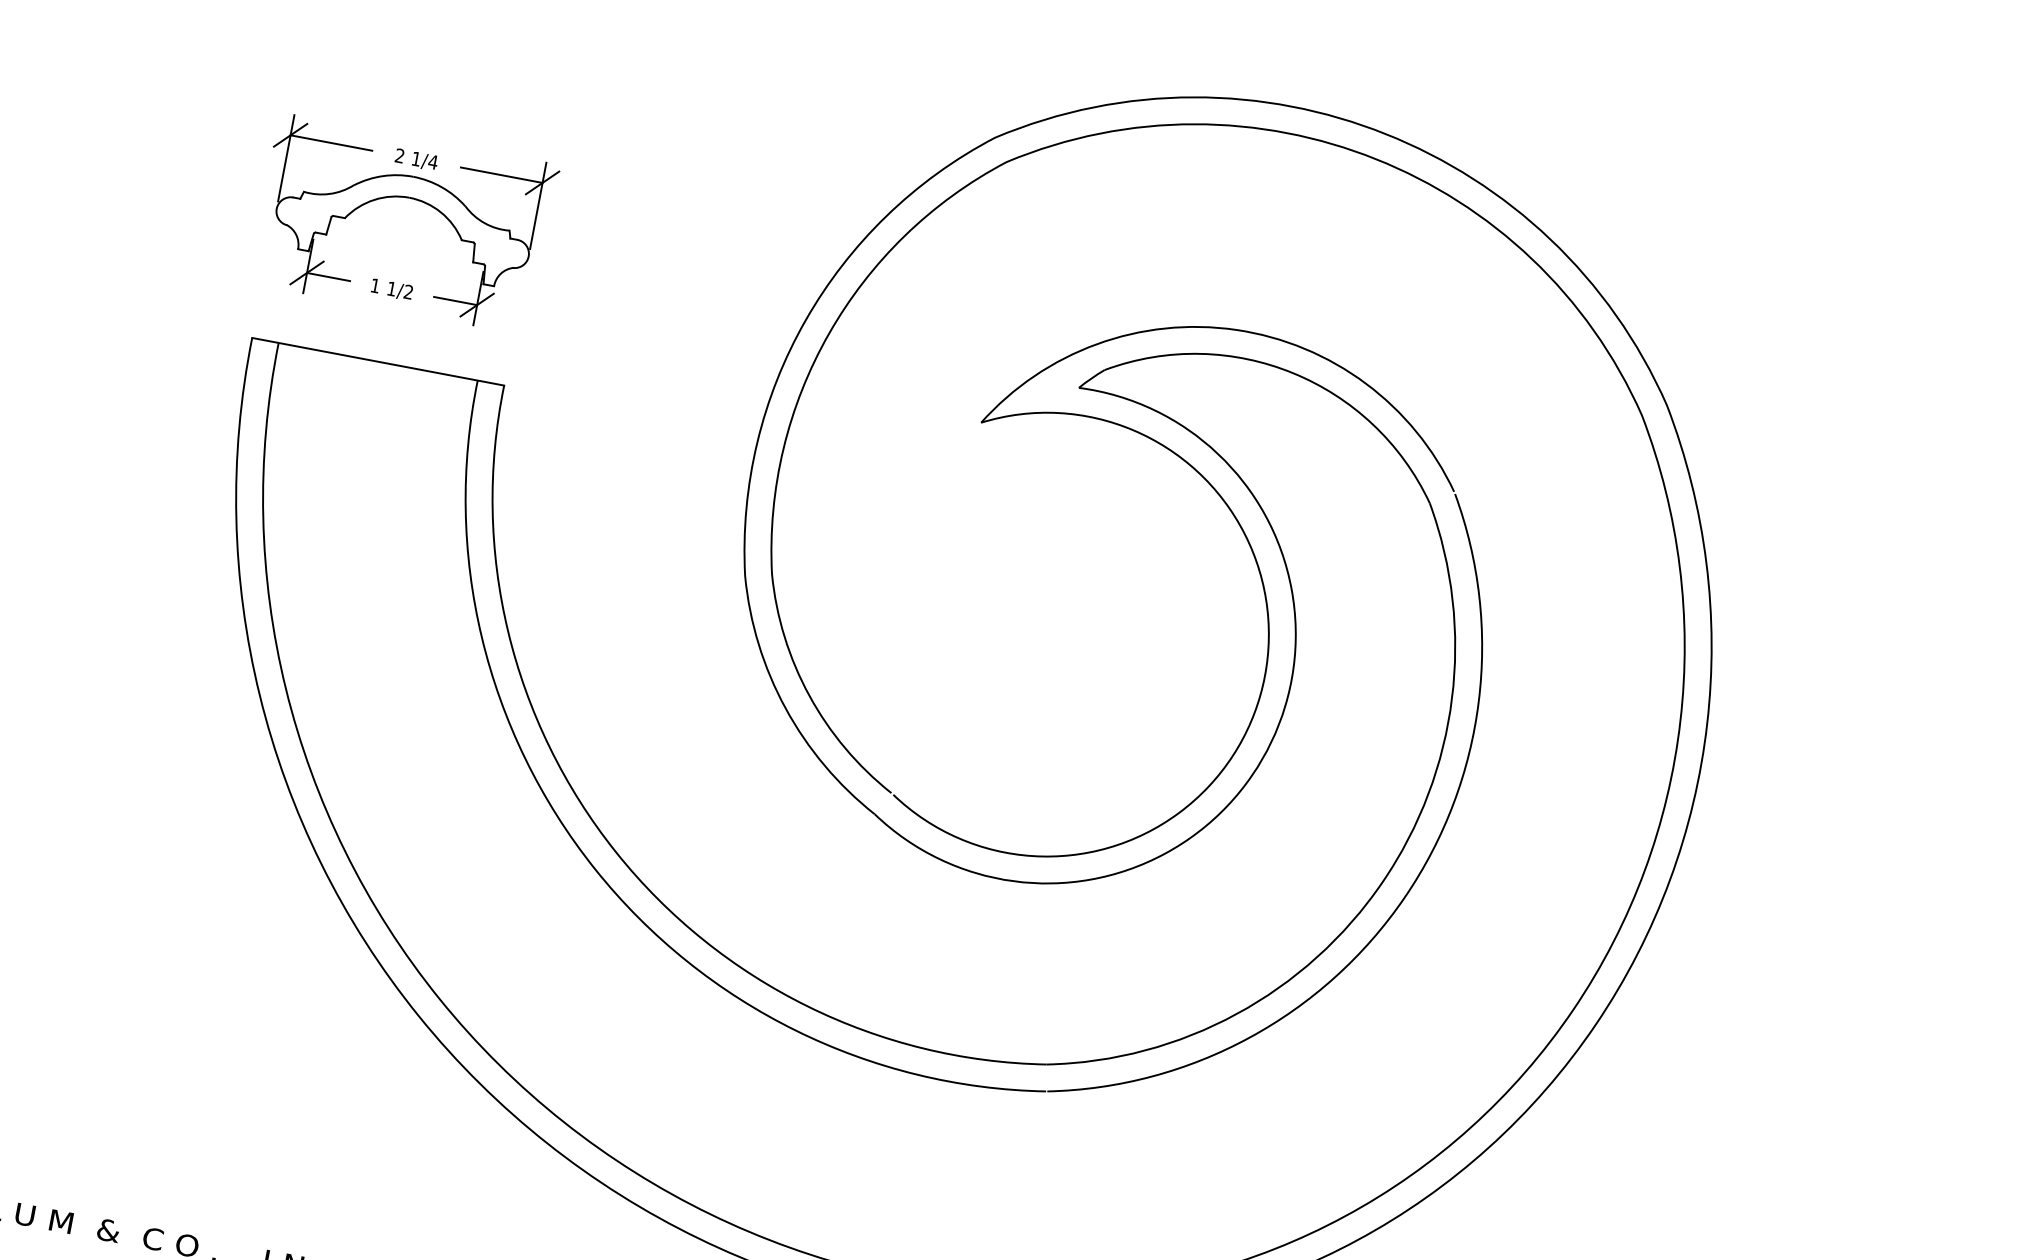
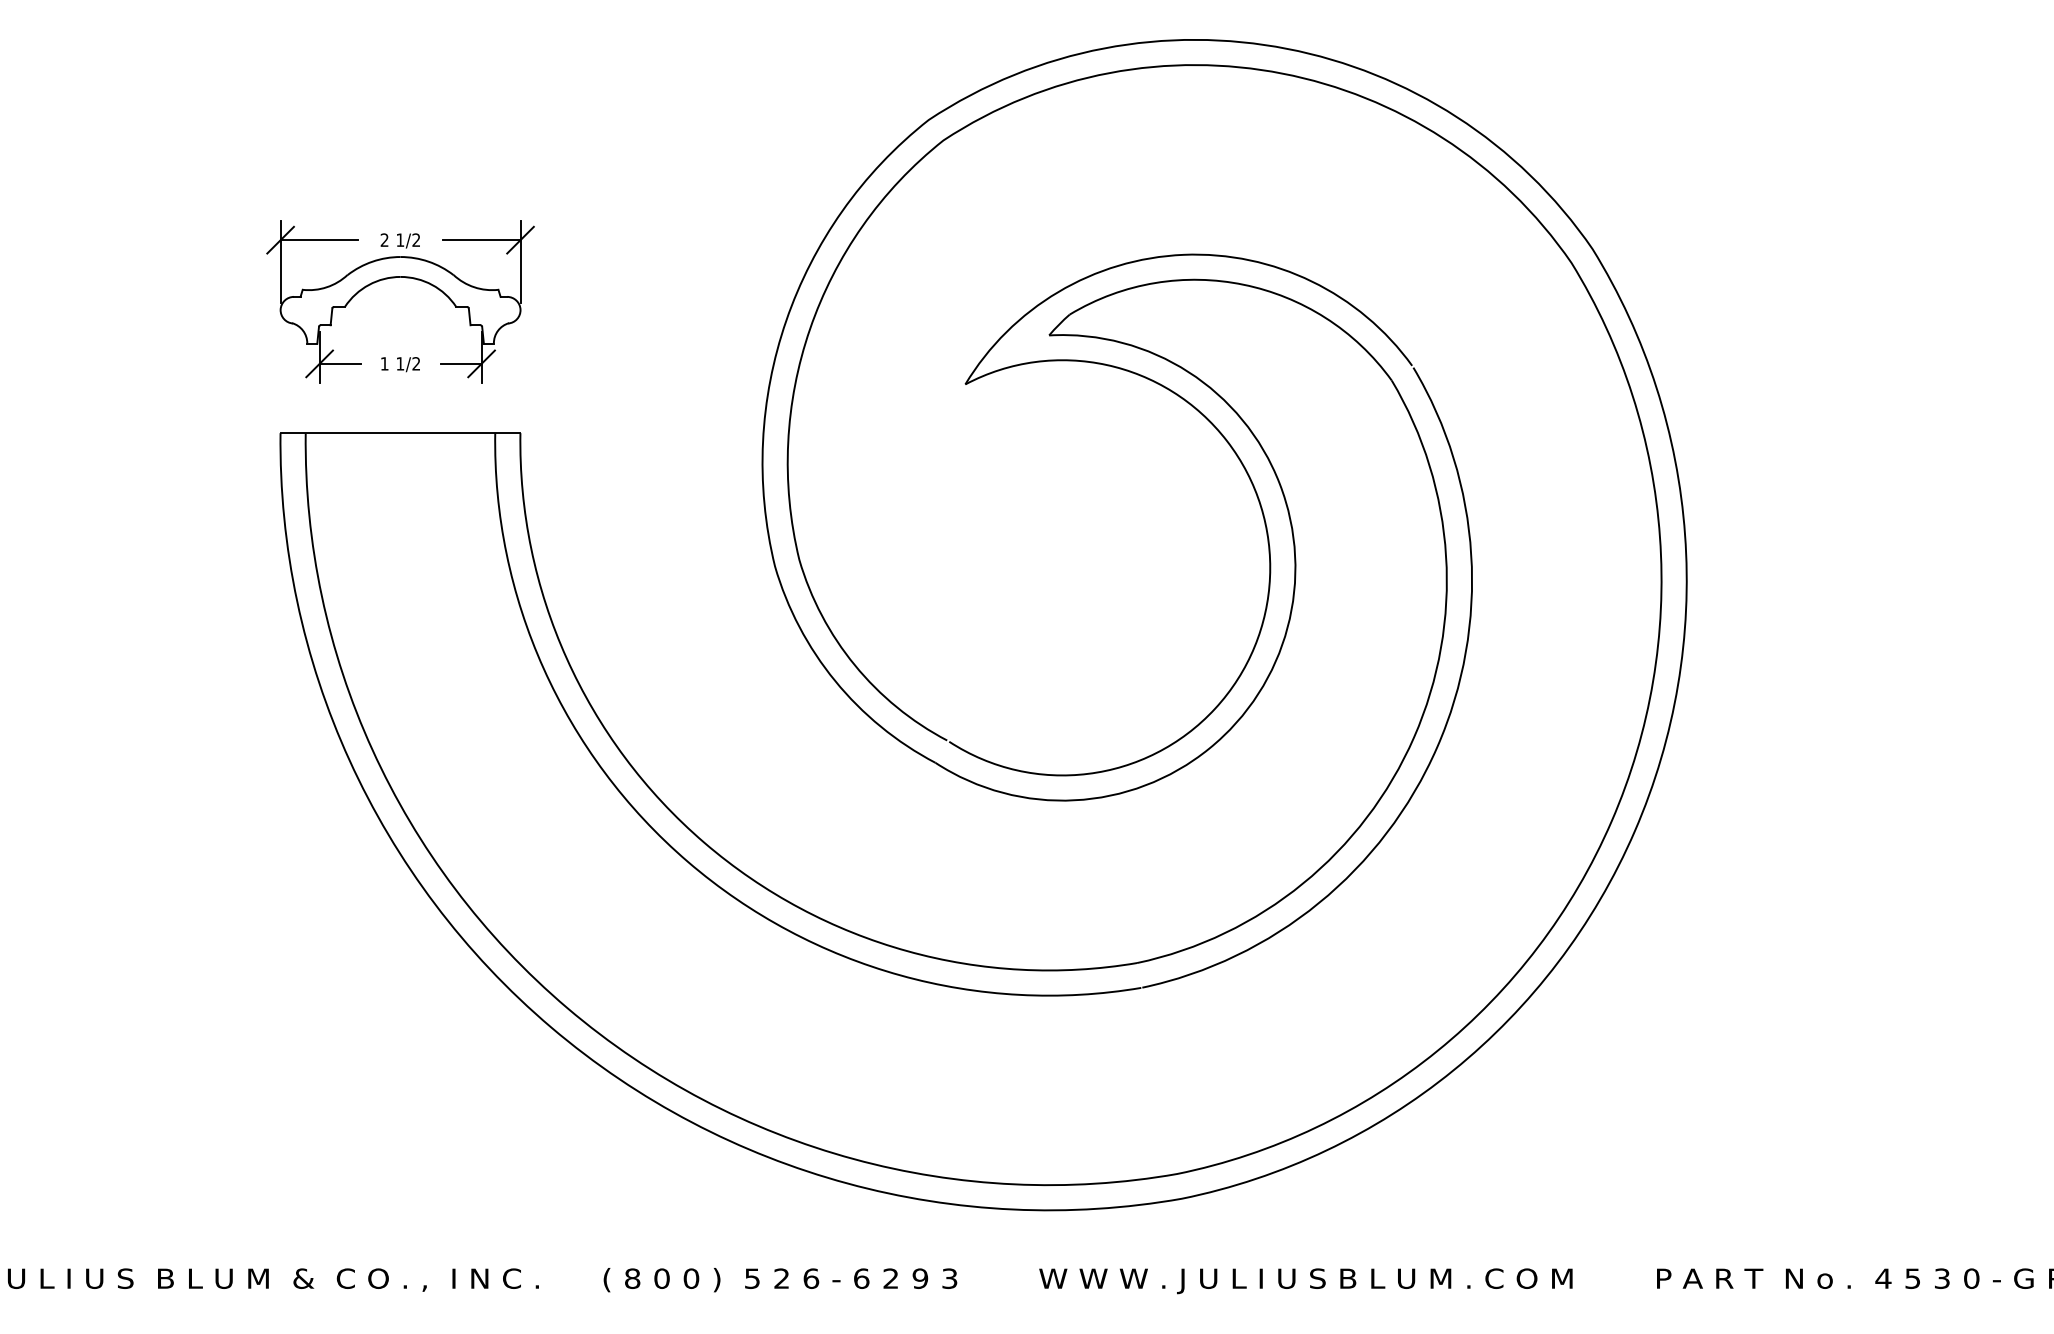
text: (433, 161) -> (416, 239), 1/4 -> 1/2

